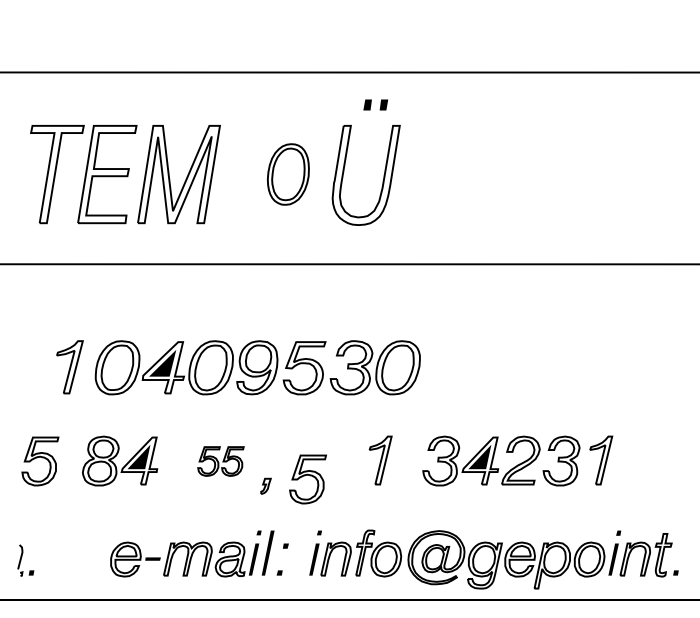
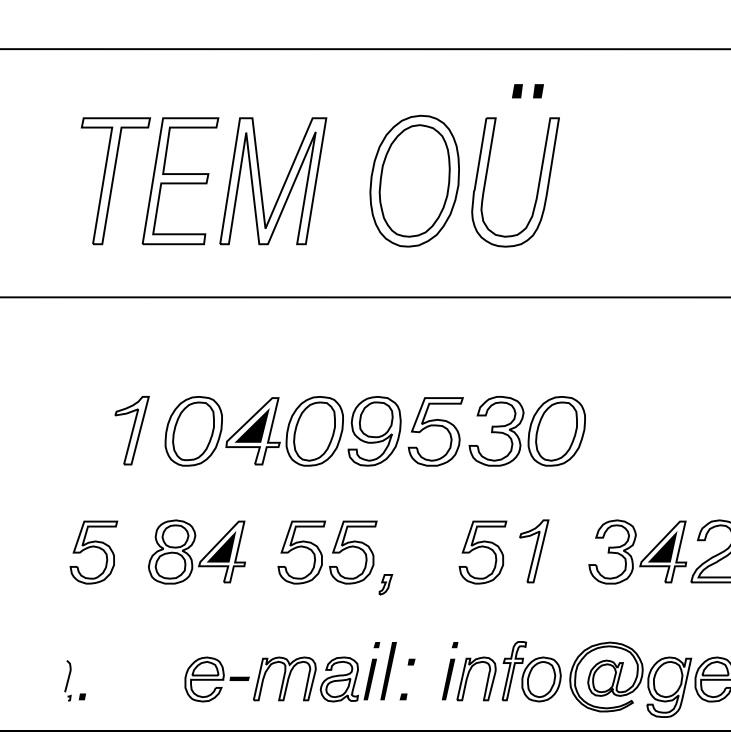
part: (288, 174) -> (414, 181), size x1.67
part: (220, 461) -> (326, 552), size x1.67
part: (307, 479) -> (482, 552), moved

